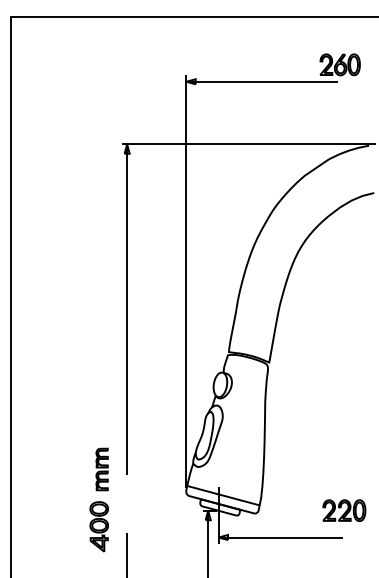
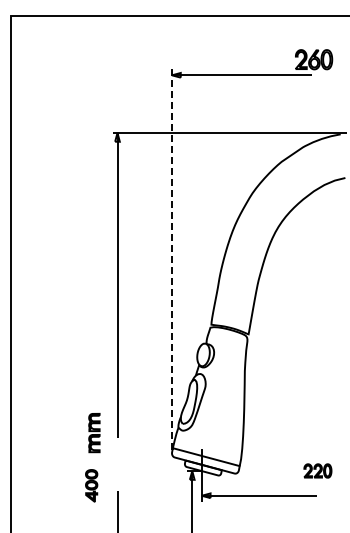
line: (185, 281) -> (171, 259), solid -> dashed
part: (343, 510) -> (317, 470), size x0.7
part: (98, 526) -> (91, 485), size x0.7

